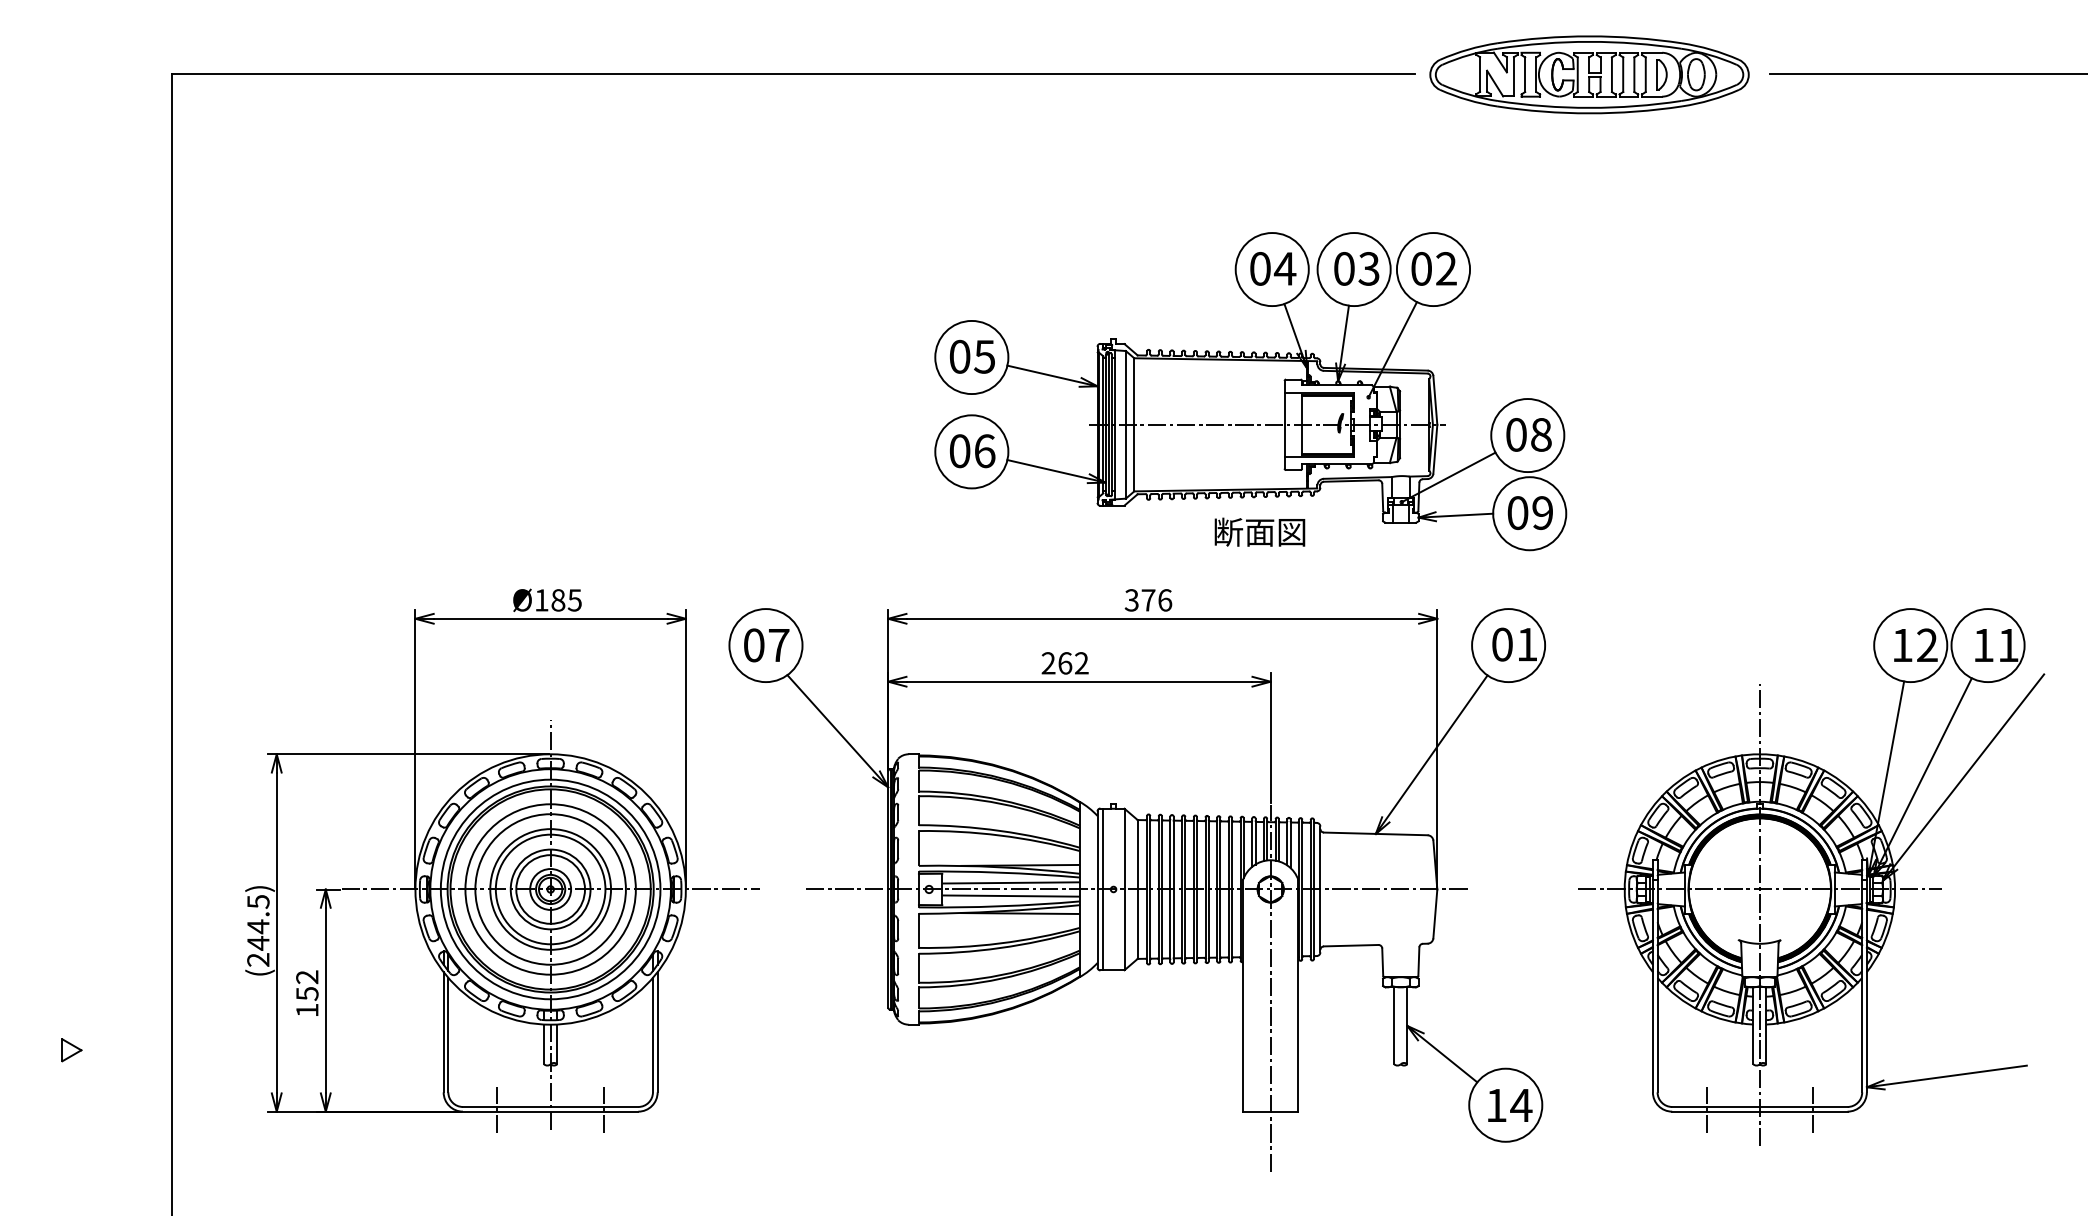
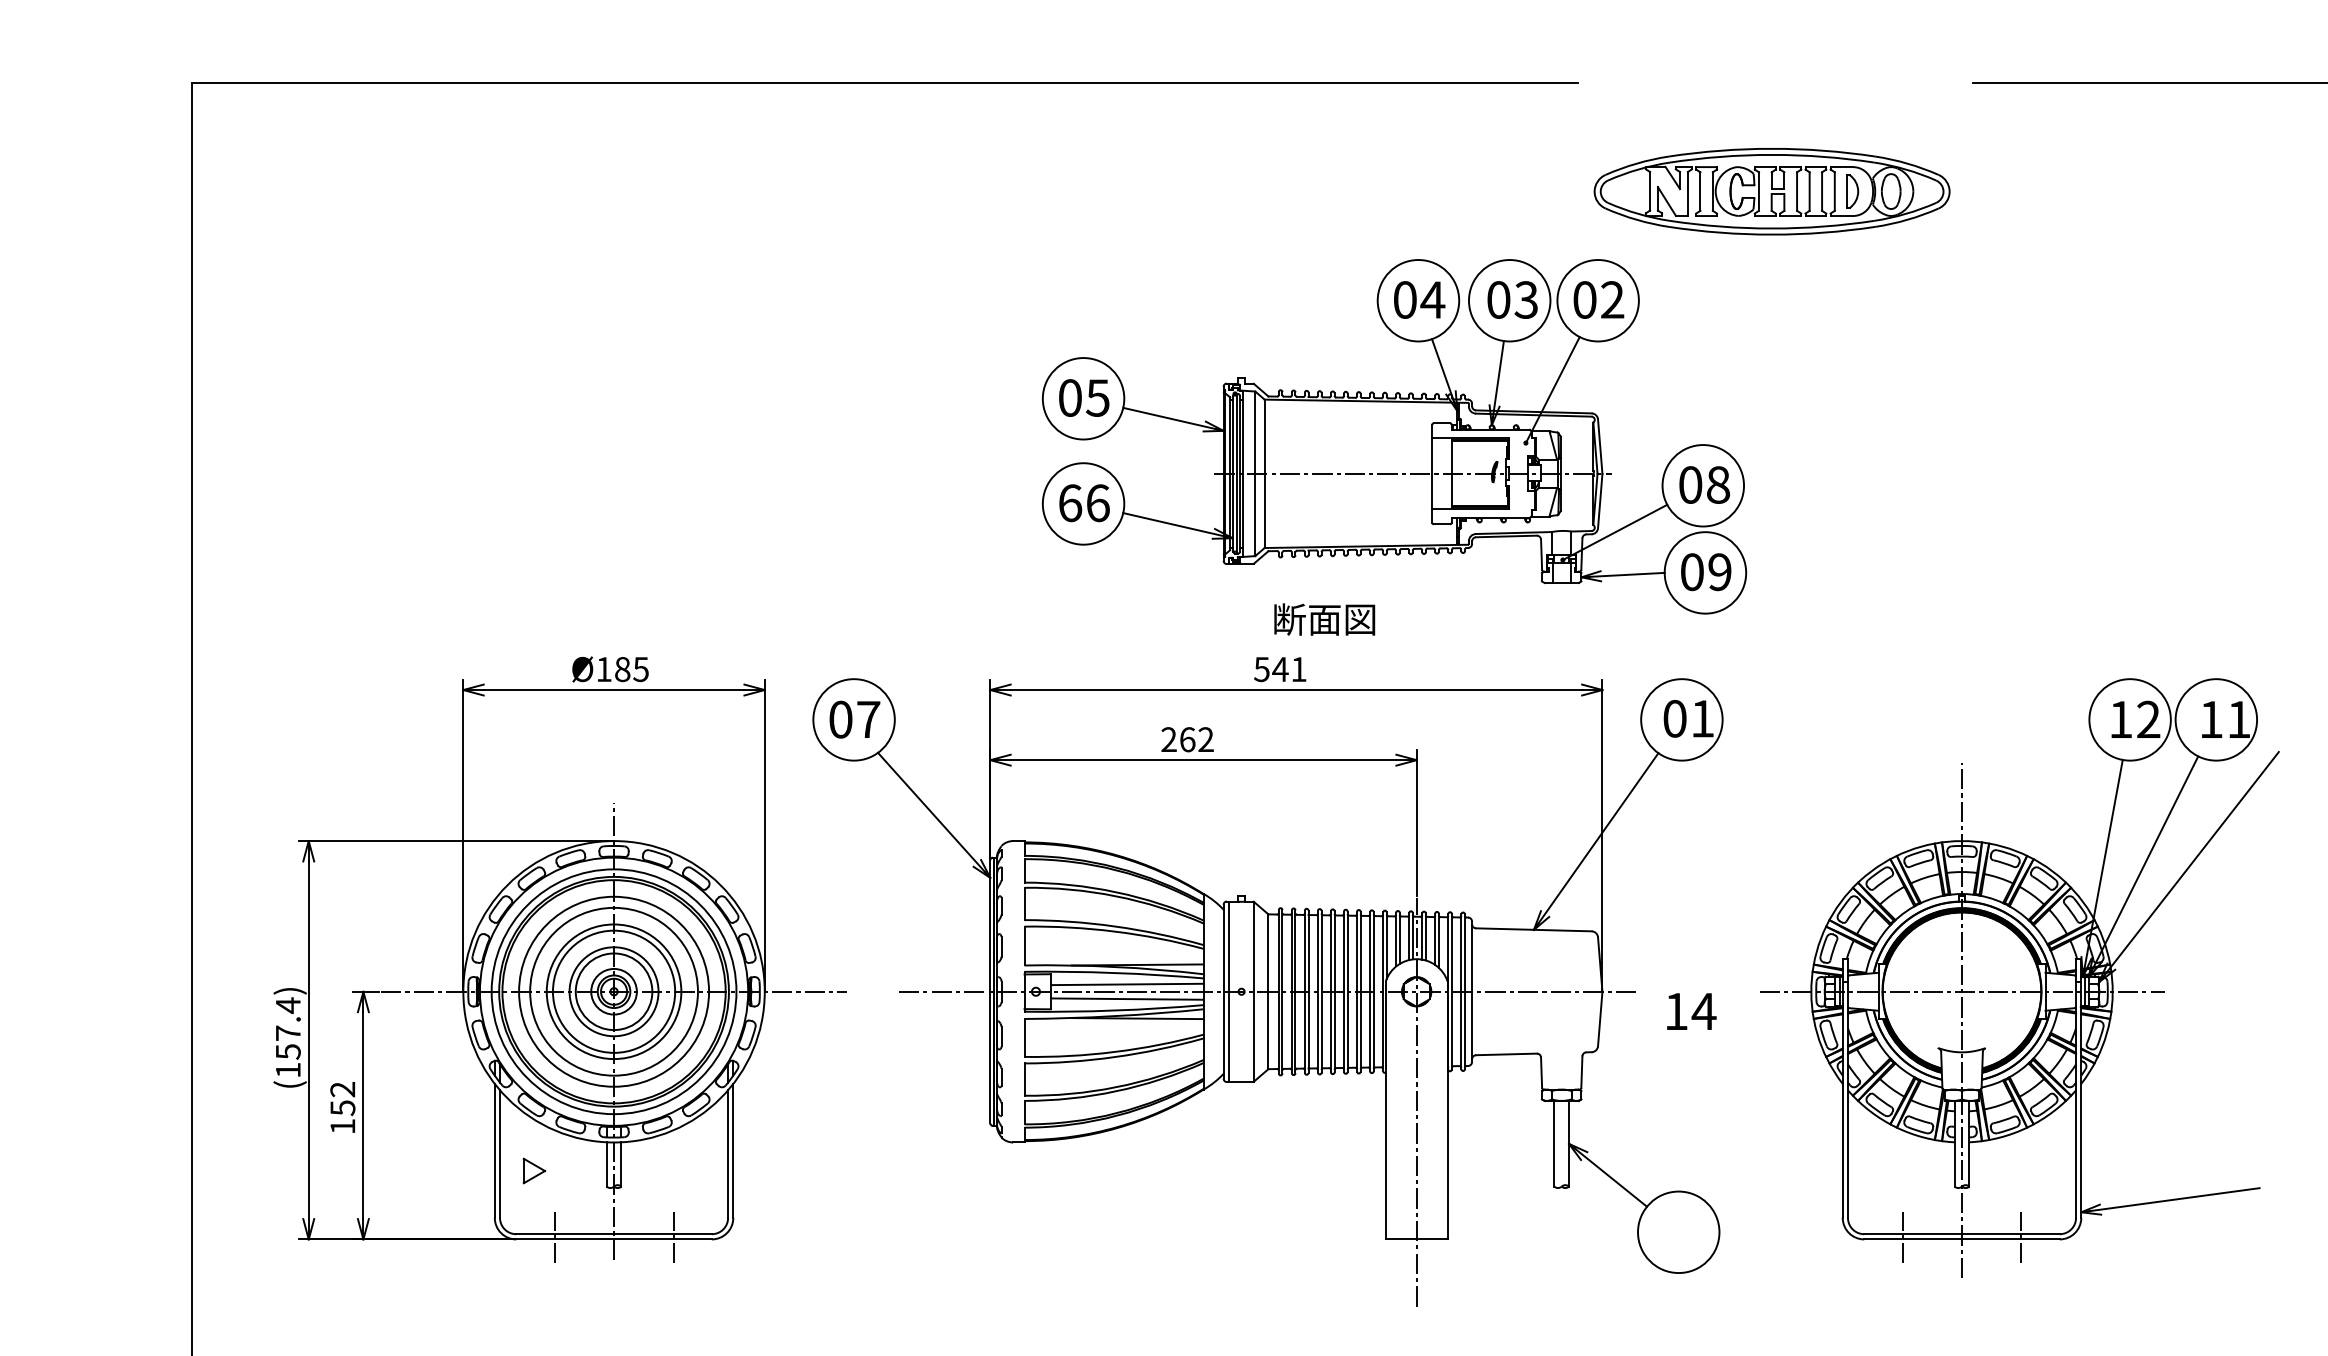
part: (1588, 74) -> (1771, 191), moved
text: (960, 451) -> (1070, 503), 06 -> 66
text: (1259, 532) -> (1324, 619), moved
text: (1148, 600) -> (1280, 669), 376 -> 541
text: (257, 930) -> (287, 1037), (244.5) -> (157.4)
part: (71, 1049) -> (534, 1170), moved
text: (1510, 1105) -> (1691, 1011), moved

